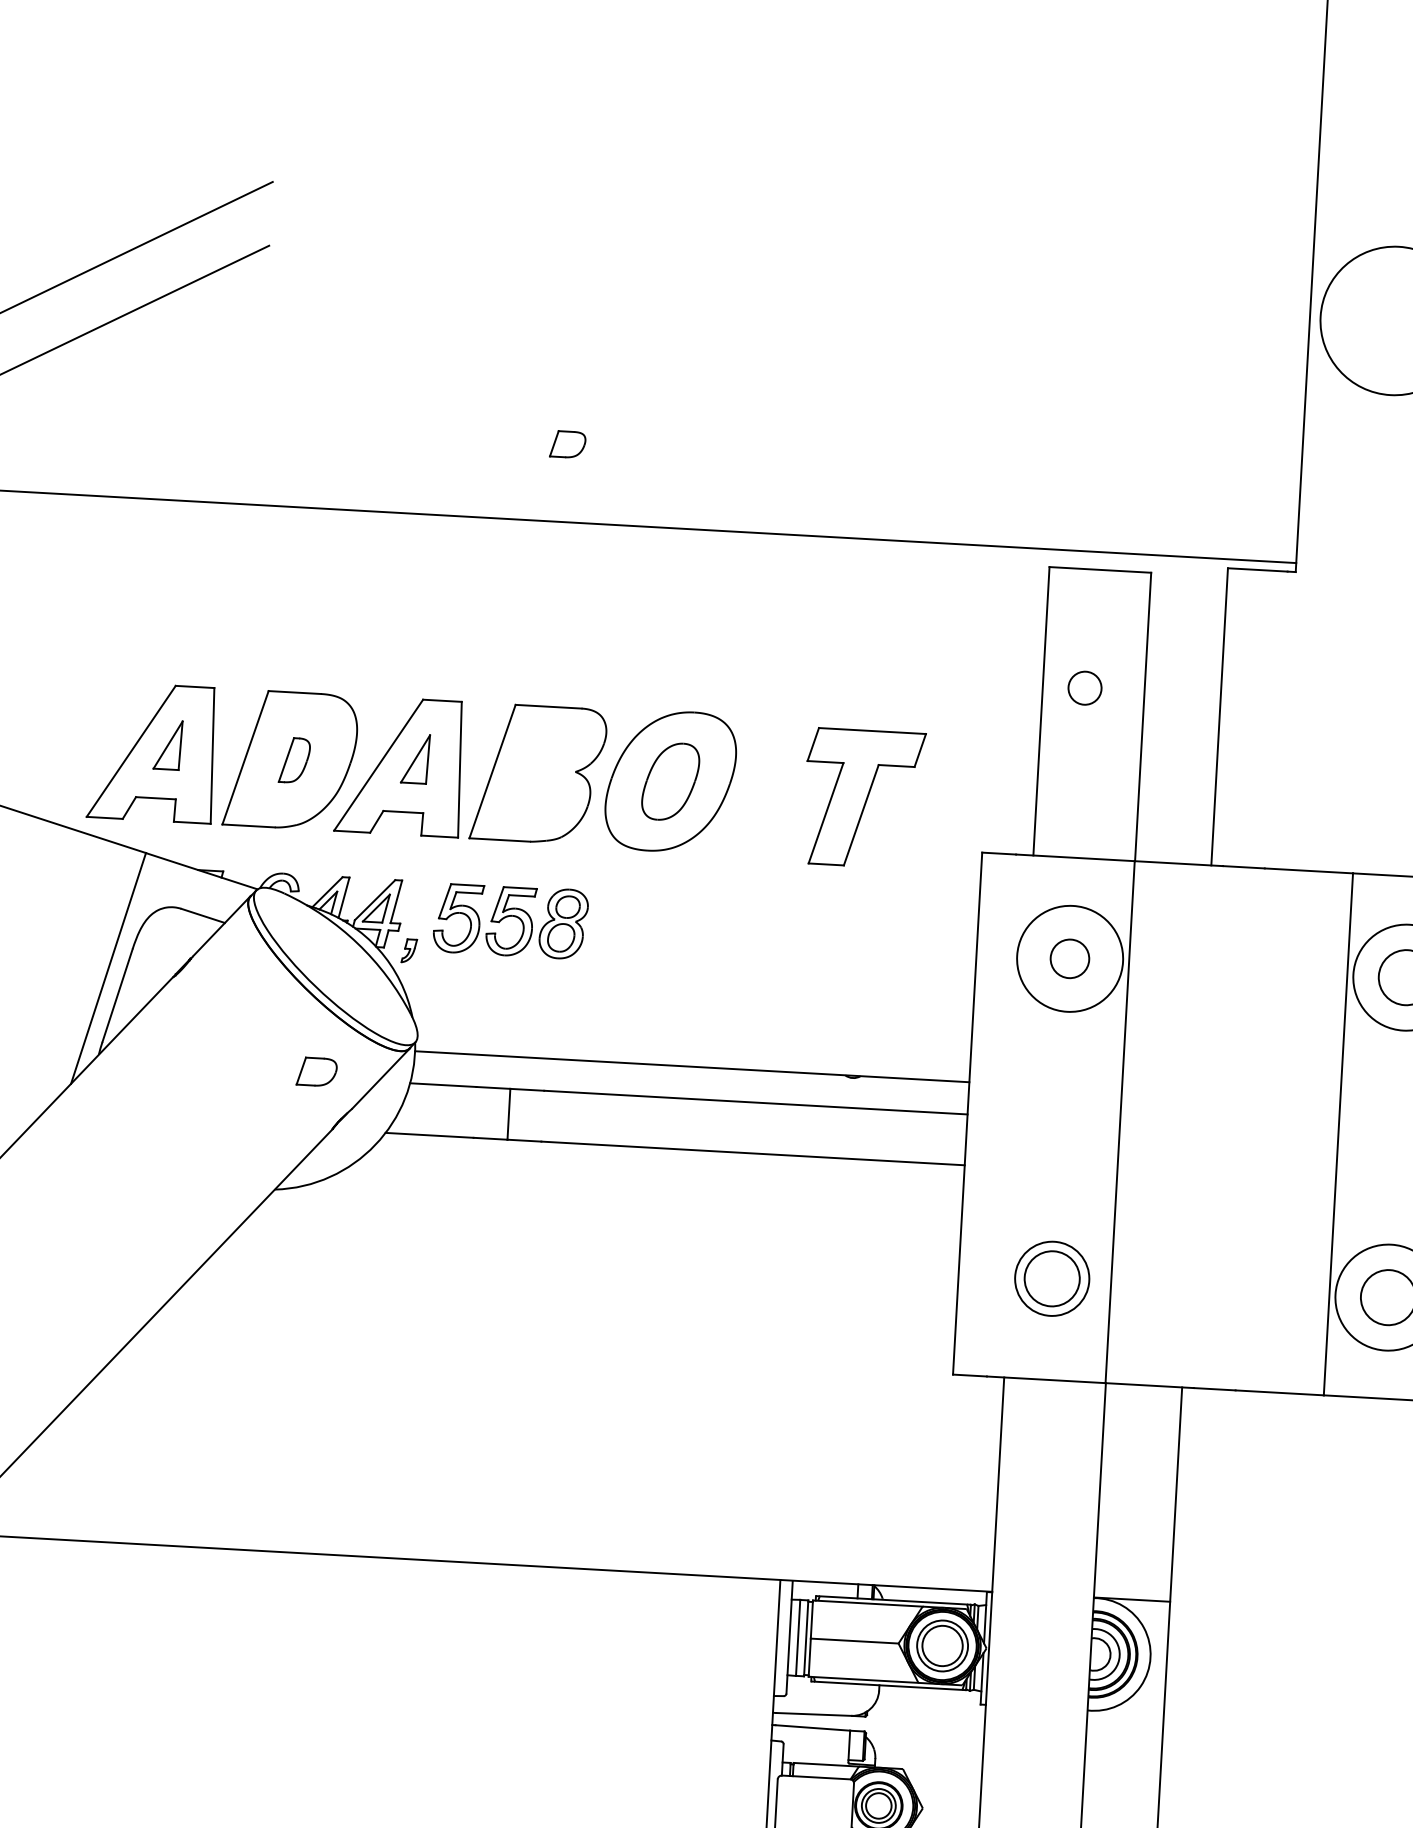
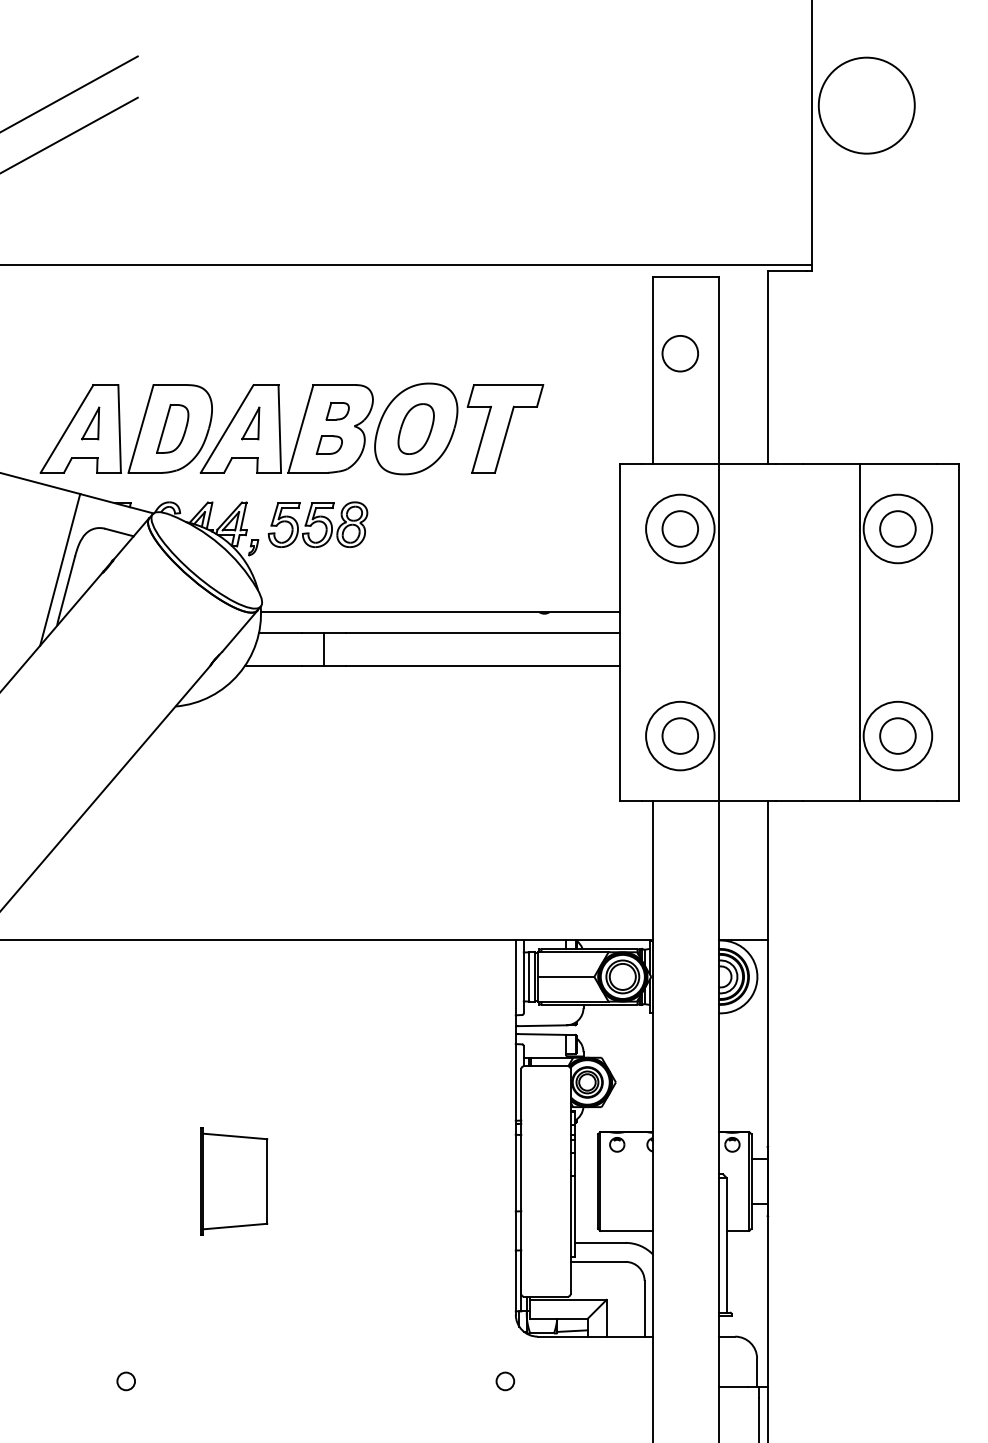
part: (567, 444) -> (337, 411), moved
circle: (1083, 687) -> (679, 353), size x1.67
part: (294, 759) -> (172, 428), size x1.67
part: (863, 797) -> (505, 428), moved
circle: (1068, 958) -> (679, 528), size x1.43
part: (315, 1070) -> (328, 444), moved
circle: (1052, 1277) -> (680, 735), size x1.43

